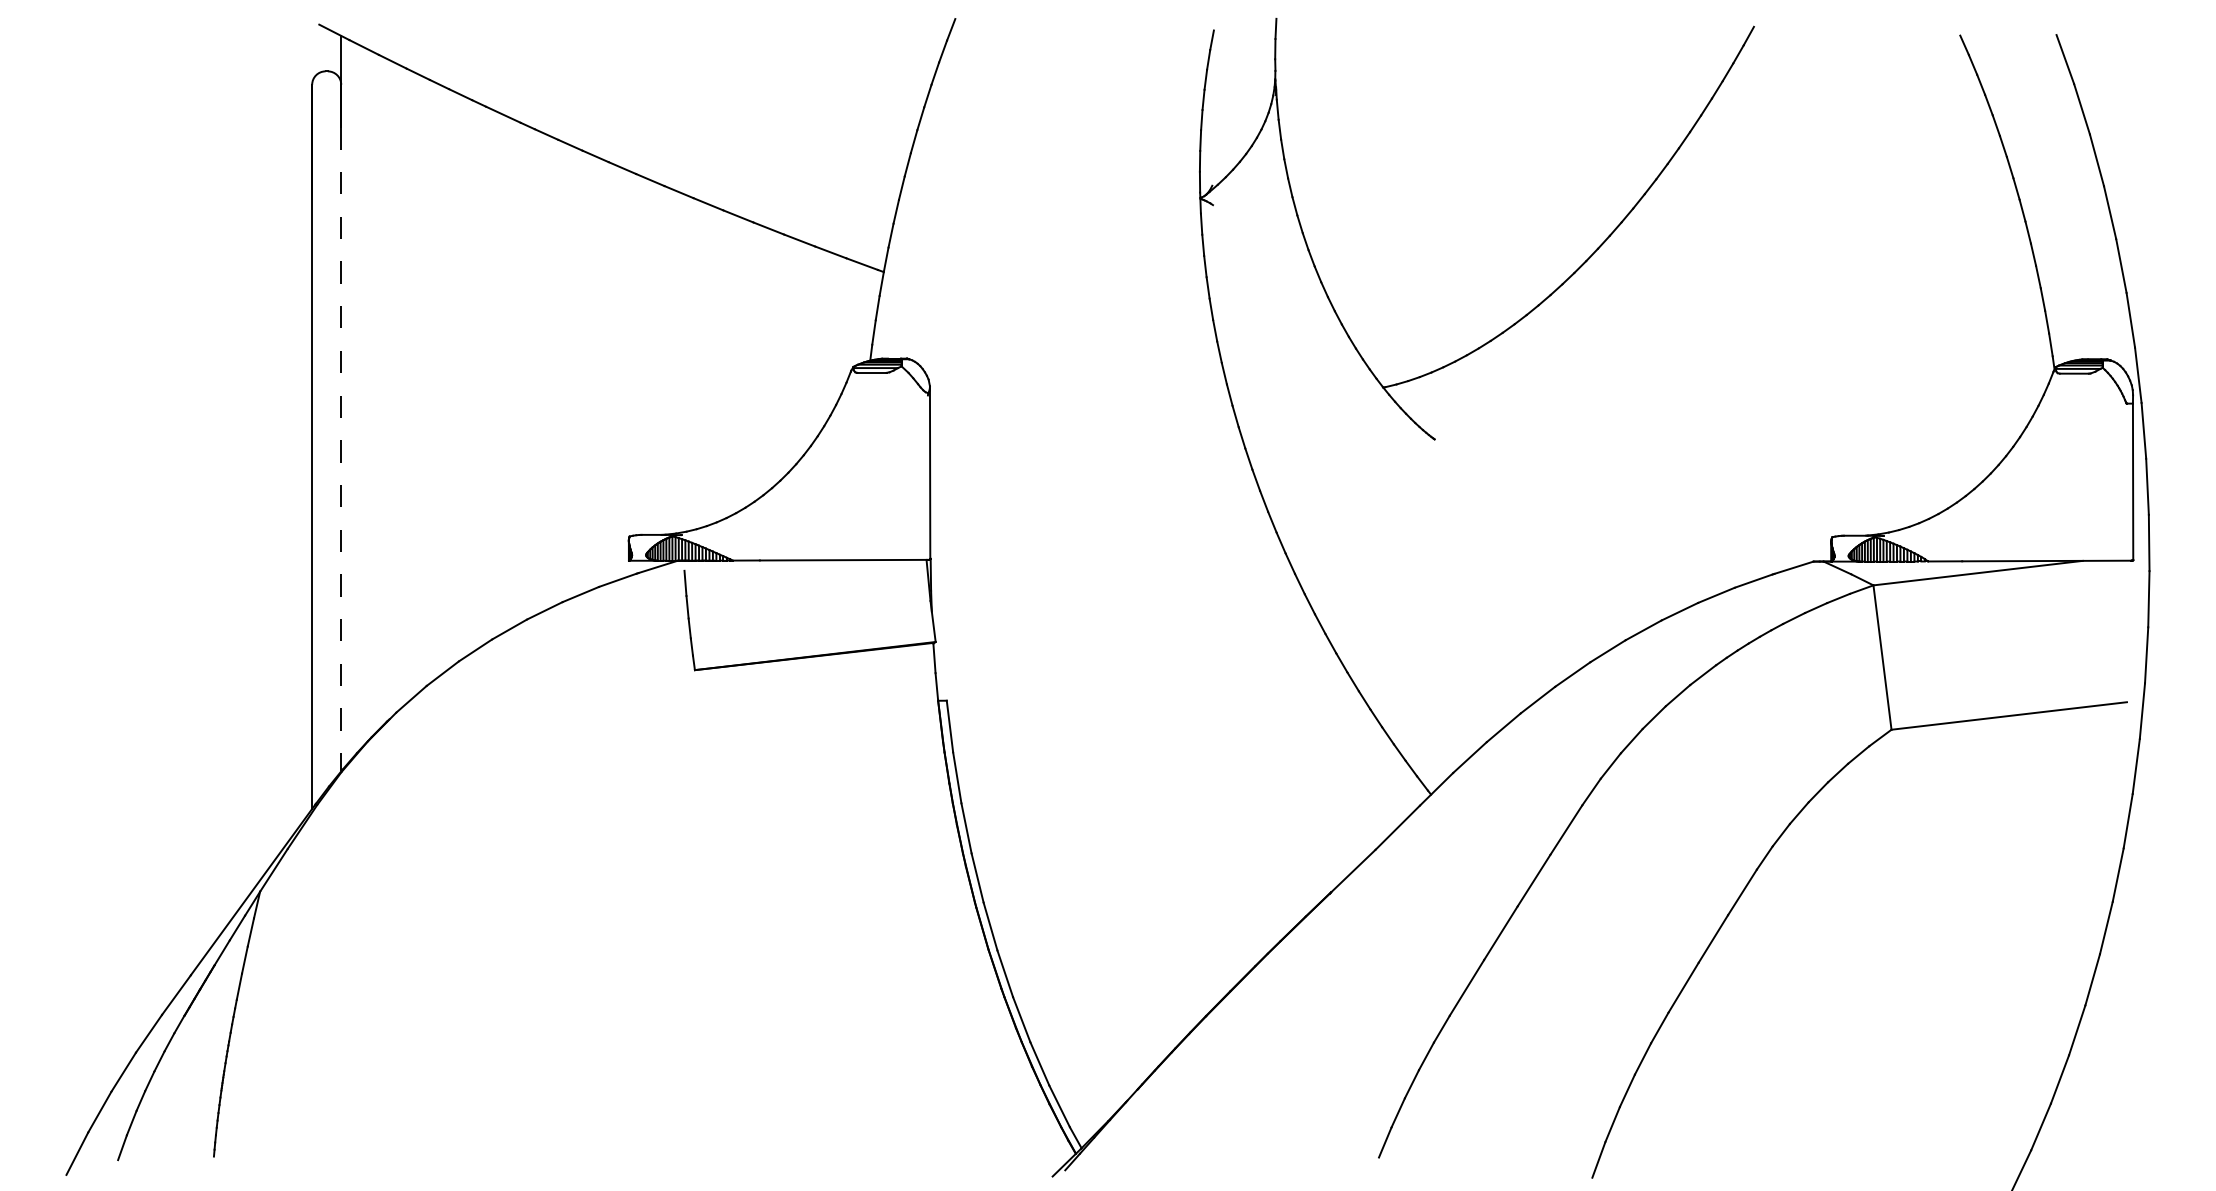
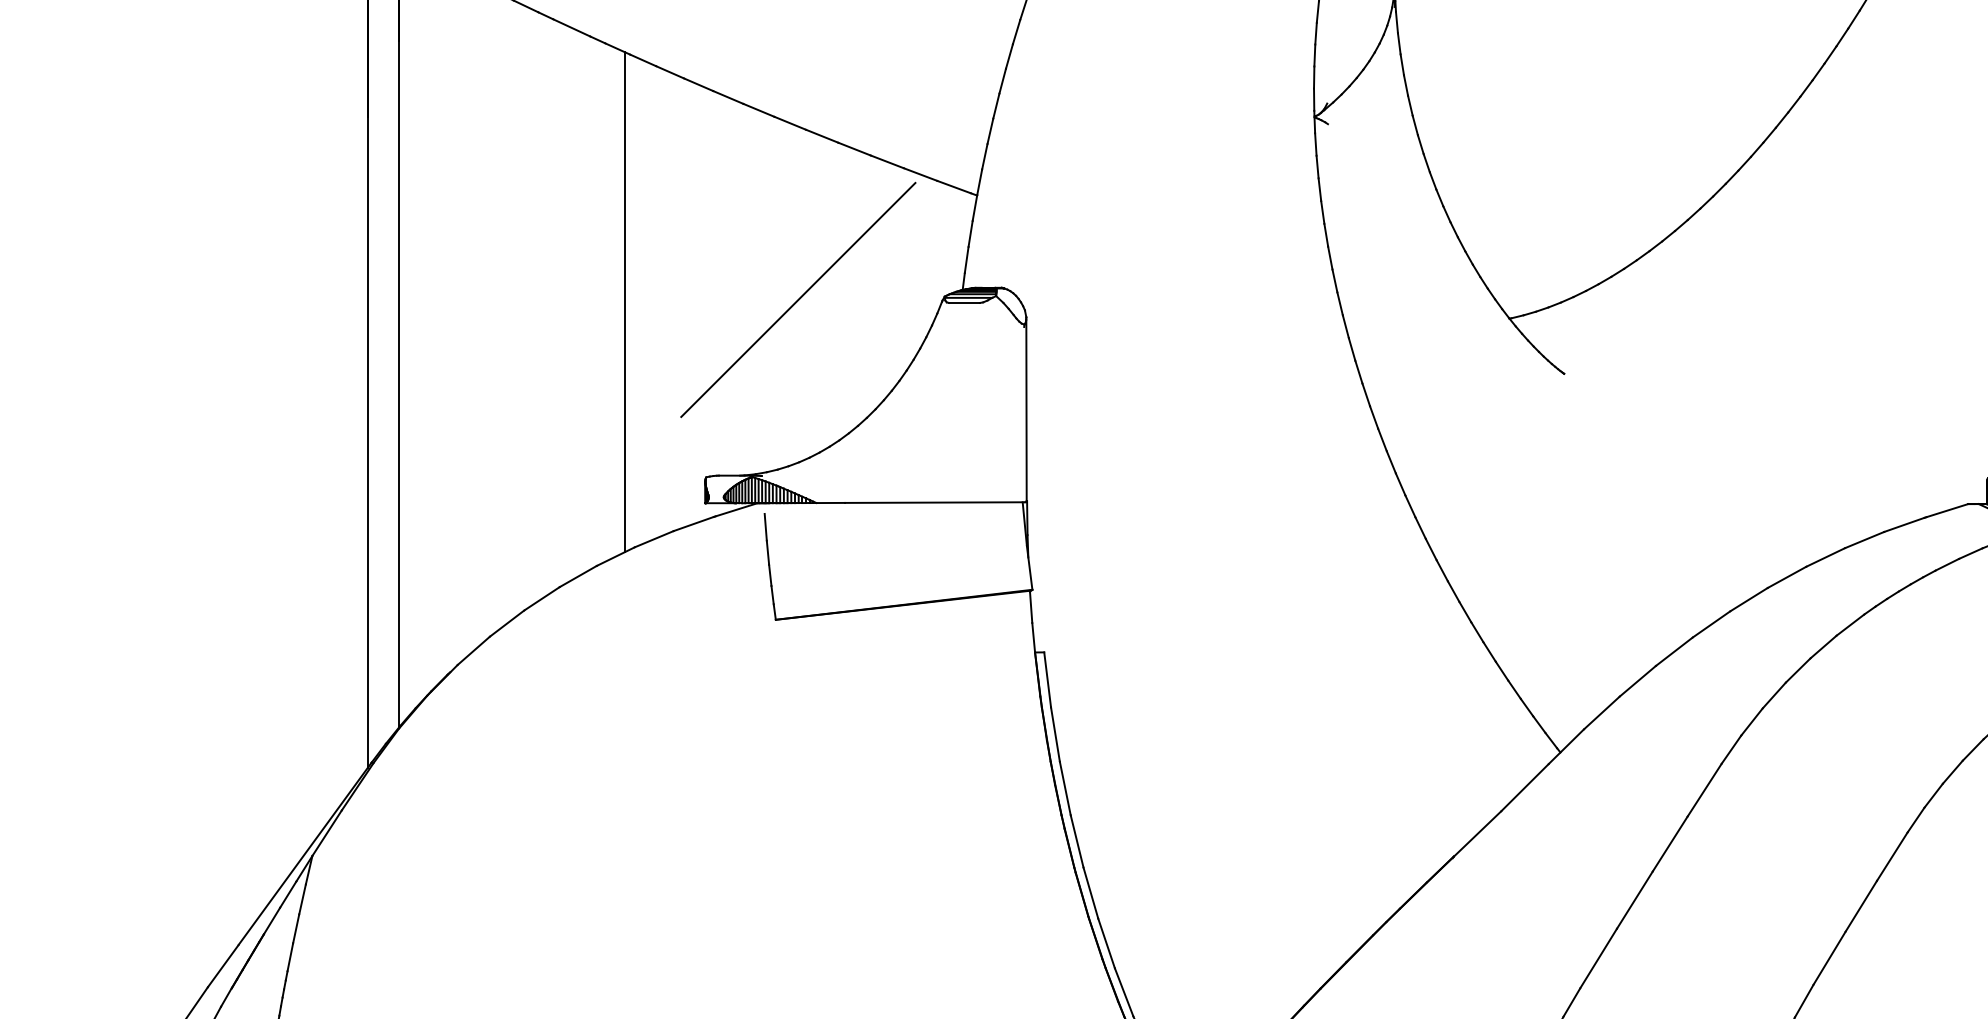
line: (715, 369) -> (797, 299), added
line: (553, 371) -> (625, 301), added
line: (341, 449) -> (399, 384), dashed -> solid

